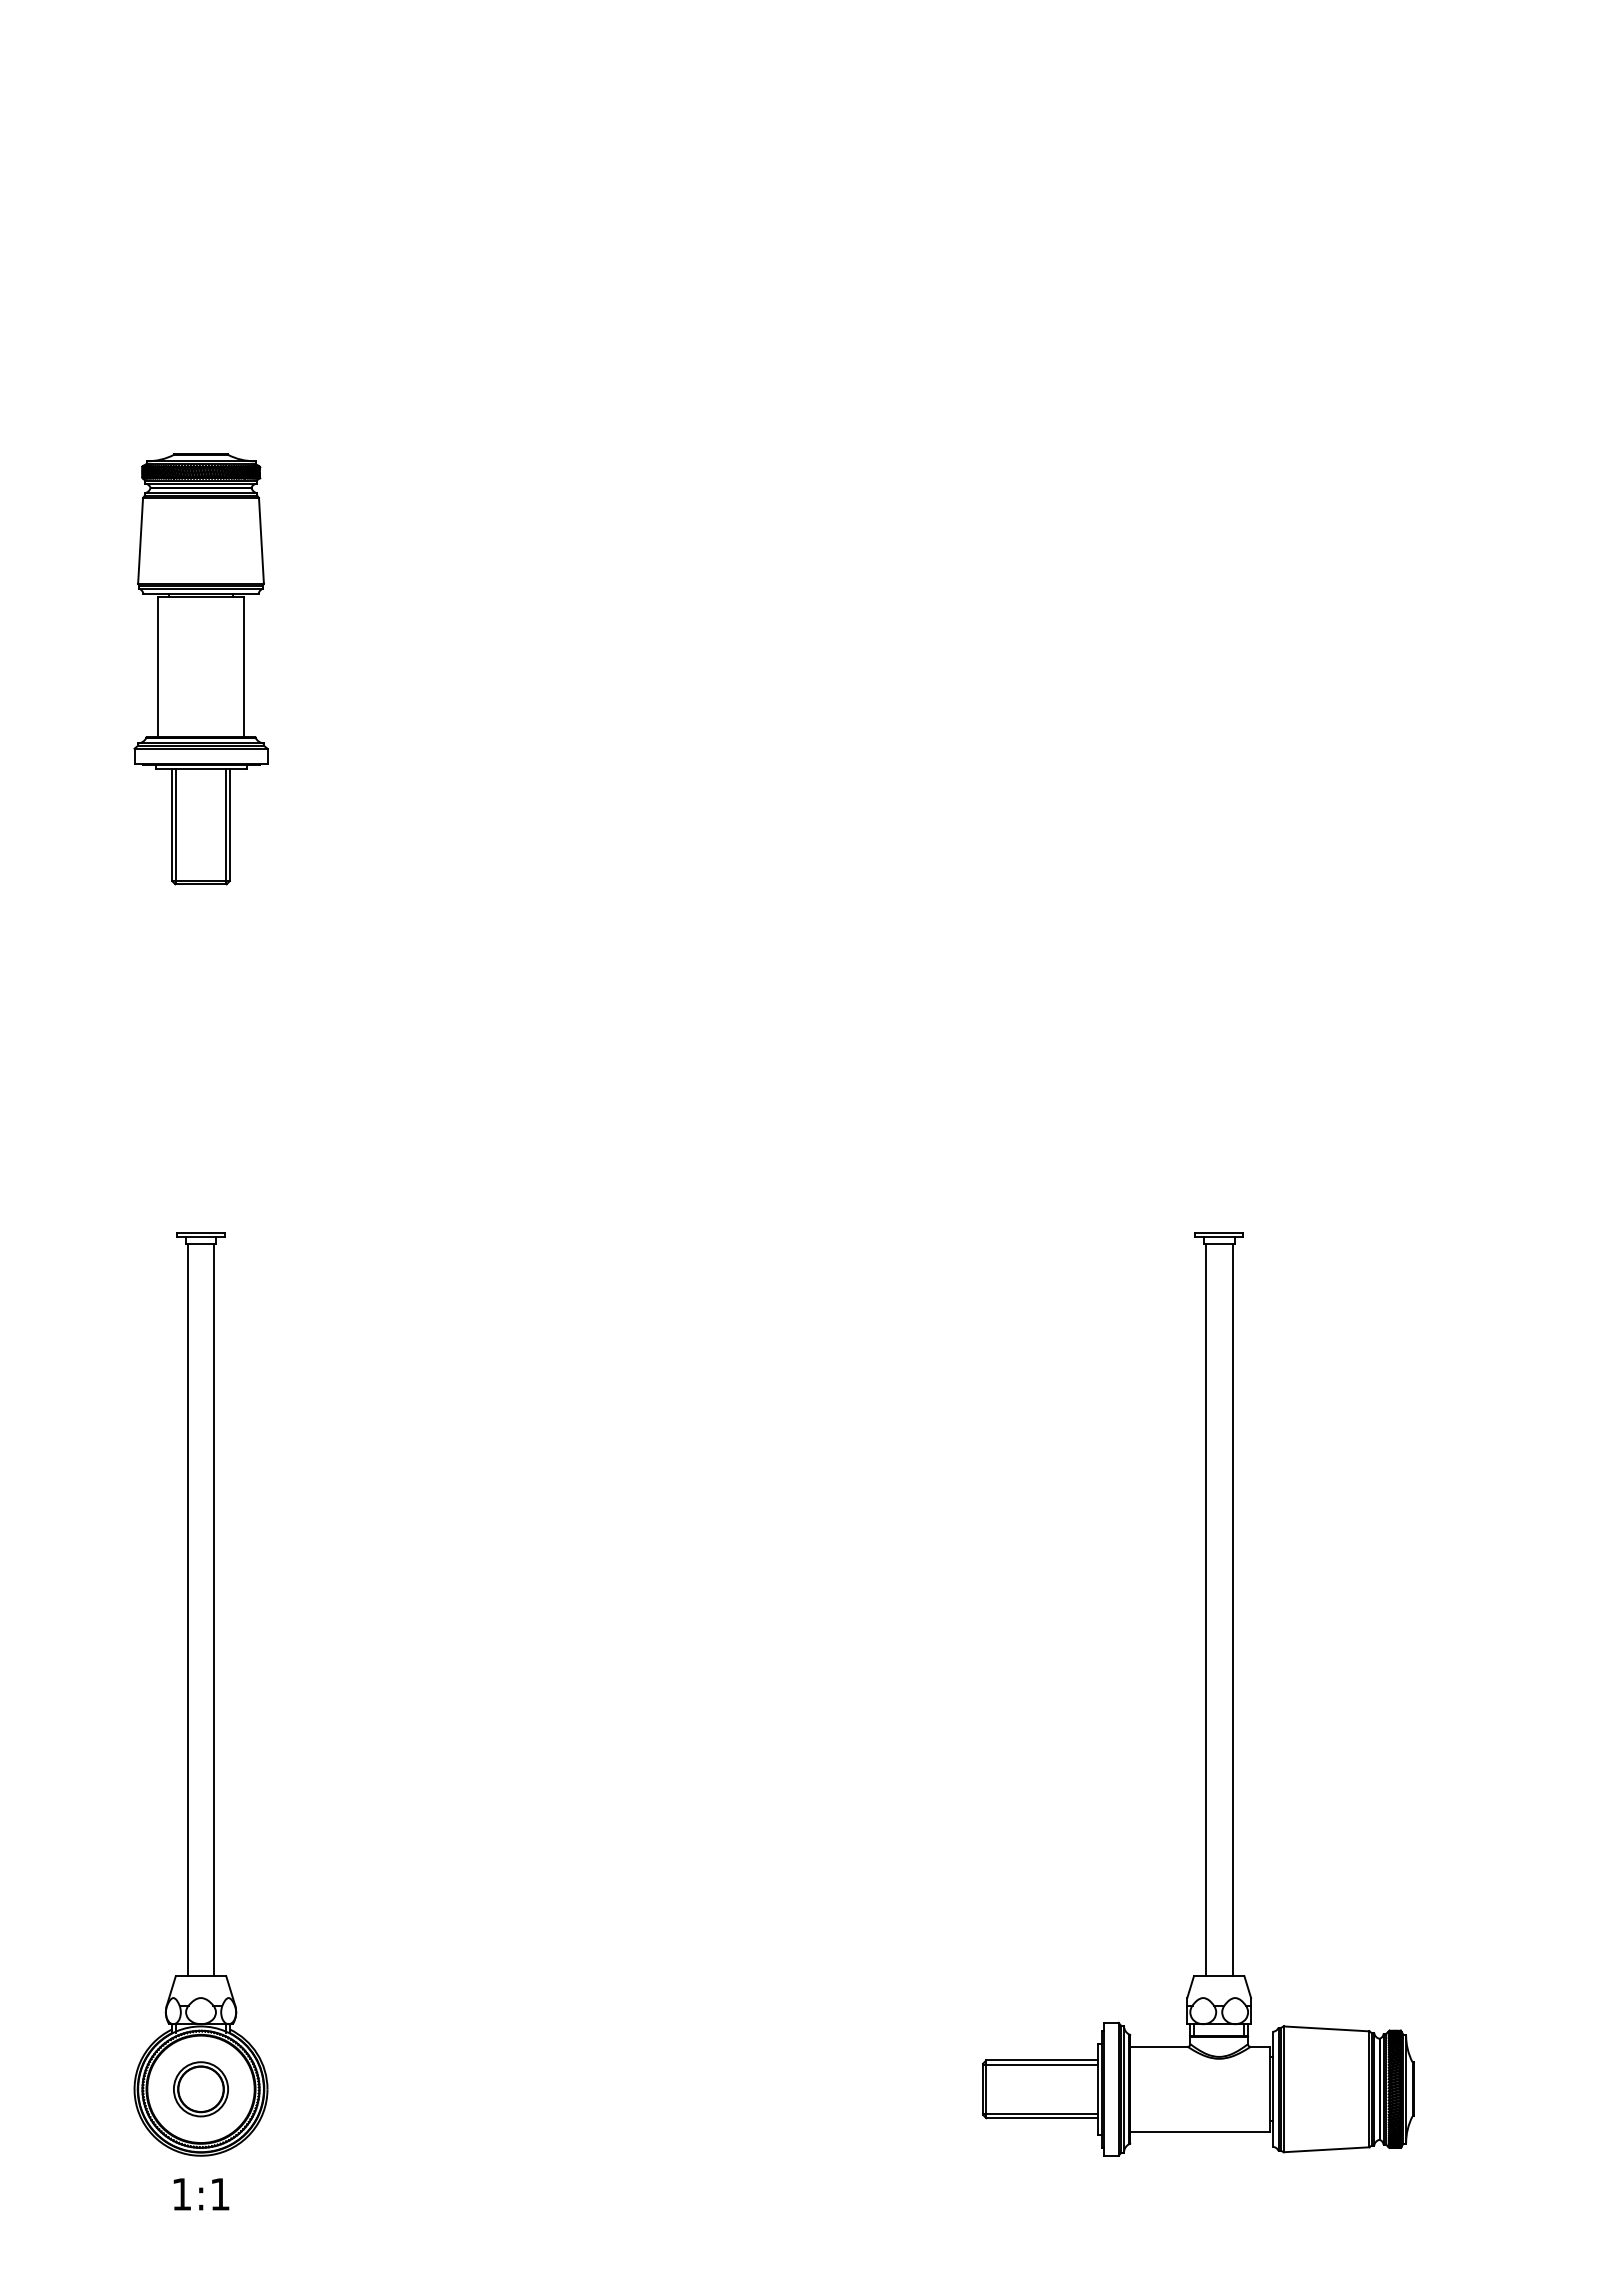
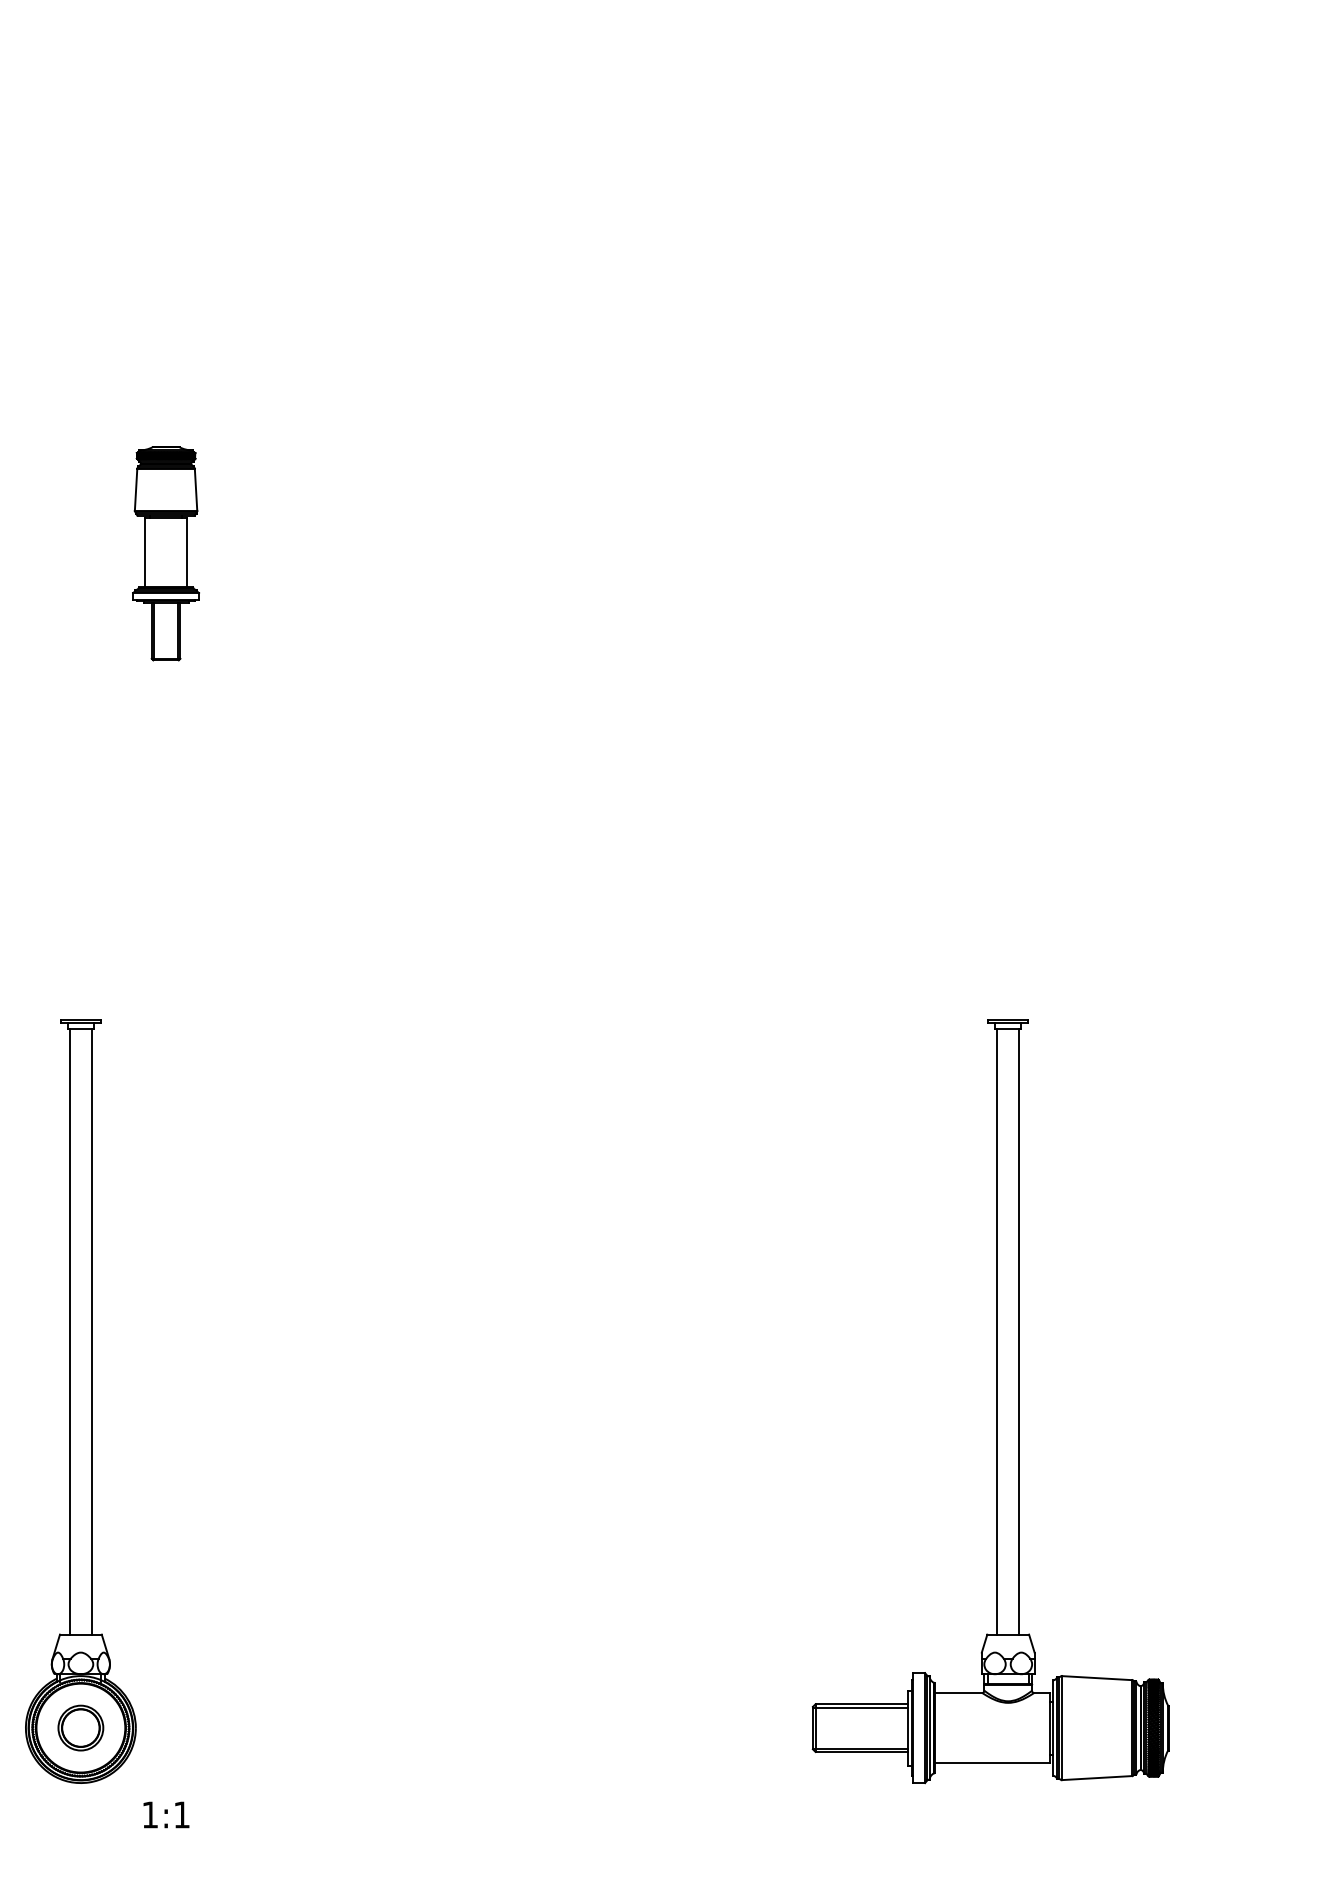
part: (200, 669) -> (165, 553), size x0.6
part: (200, 1694) -> (80, 1401), moved

